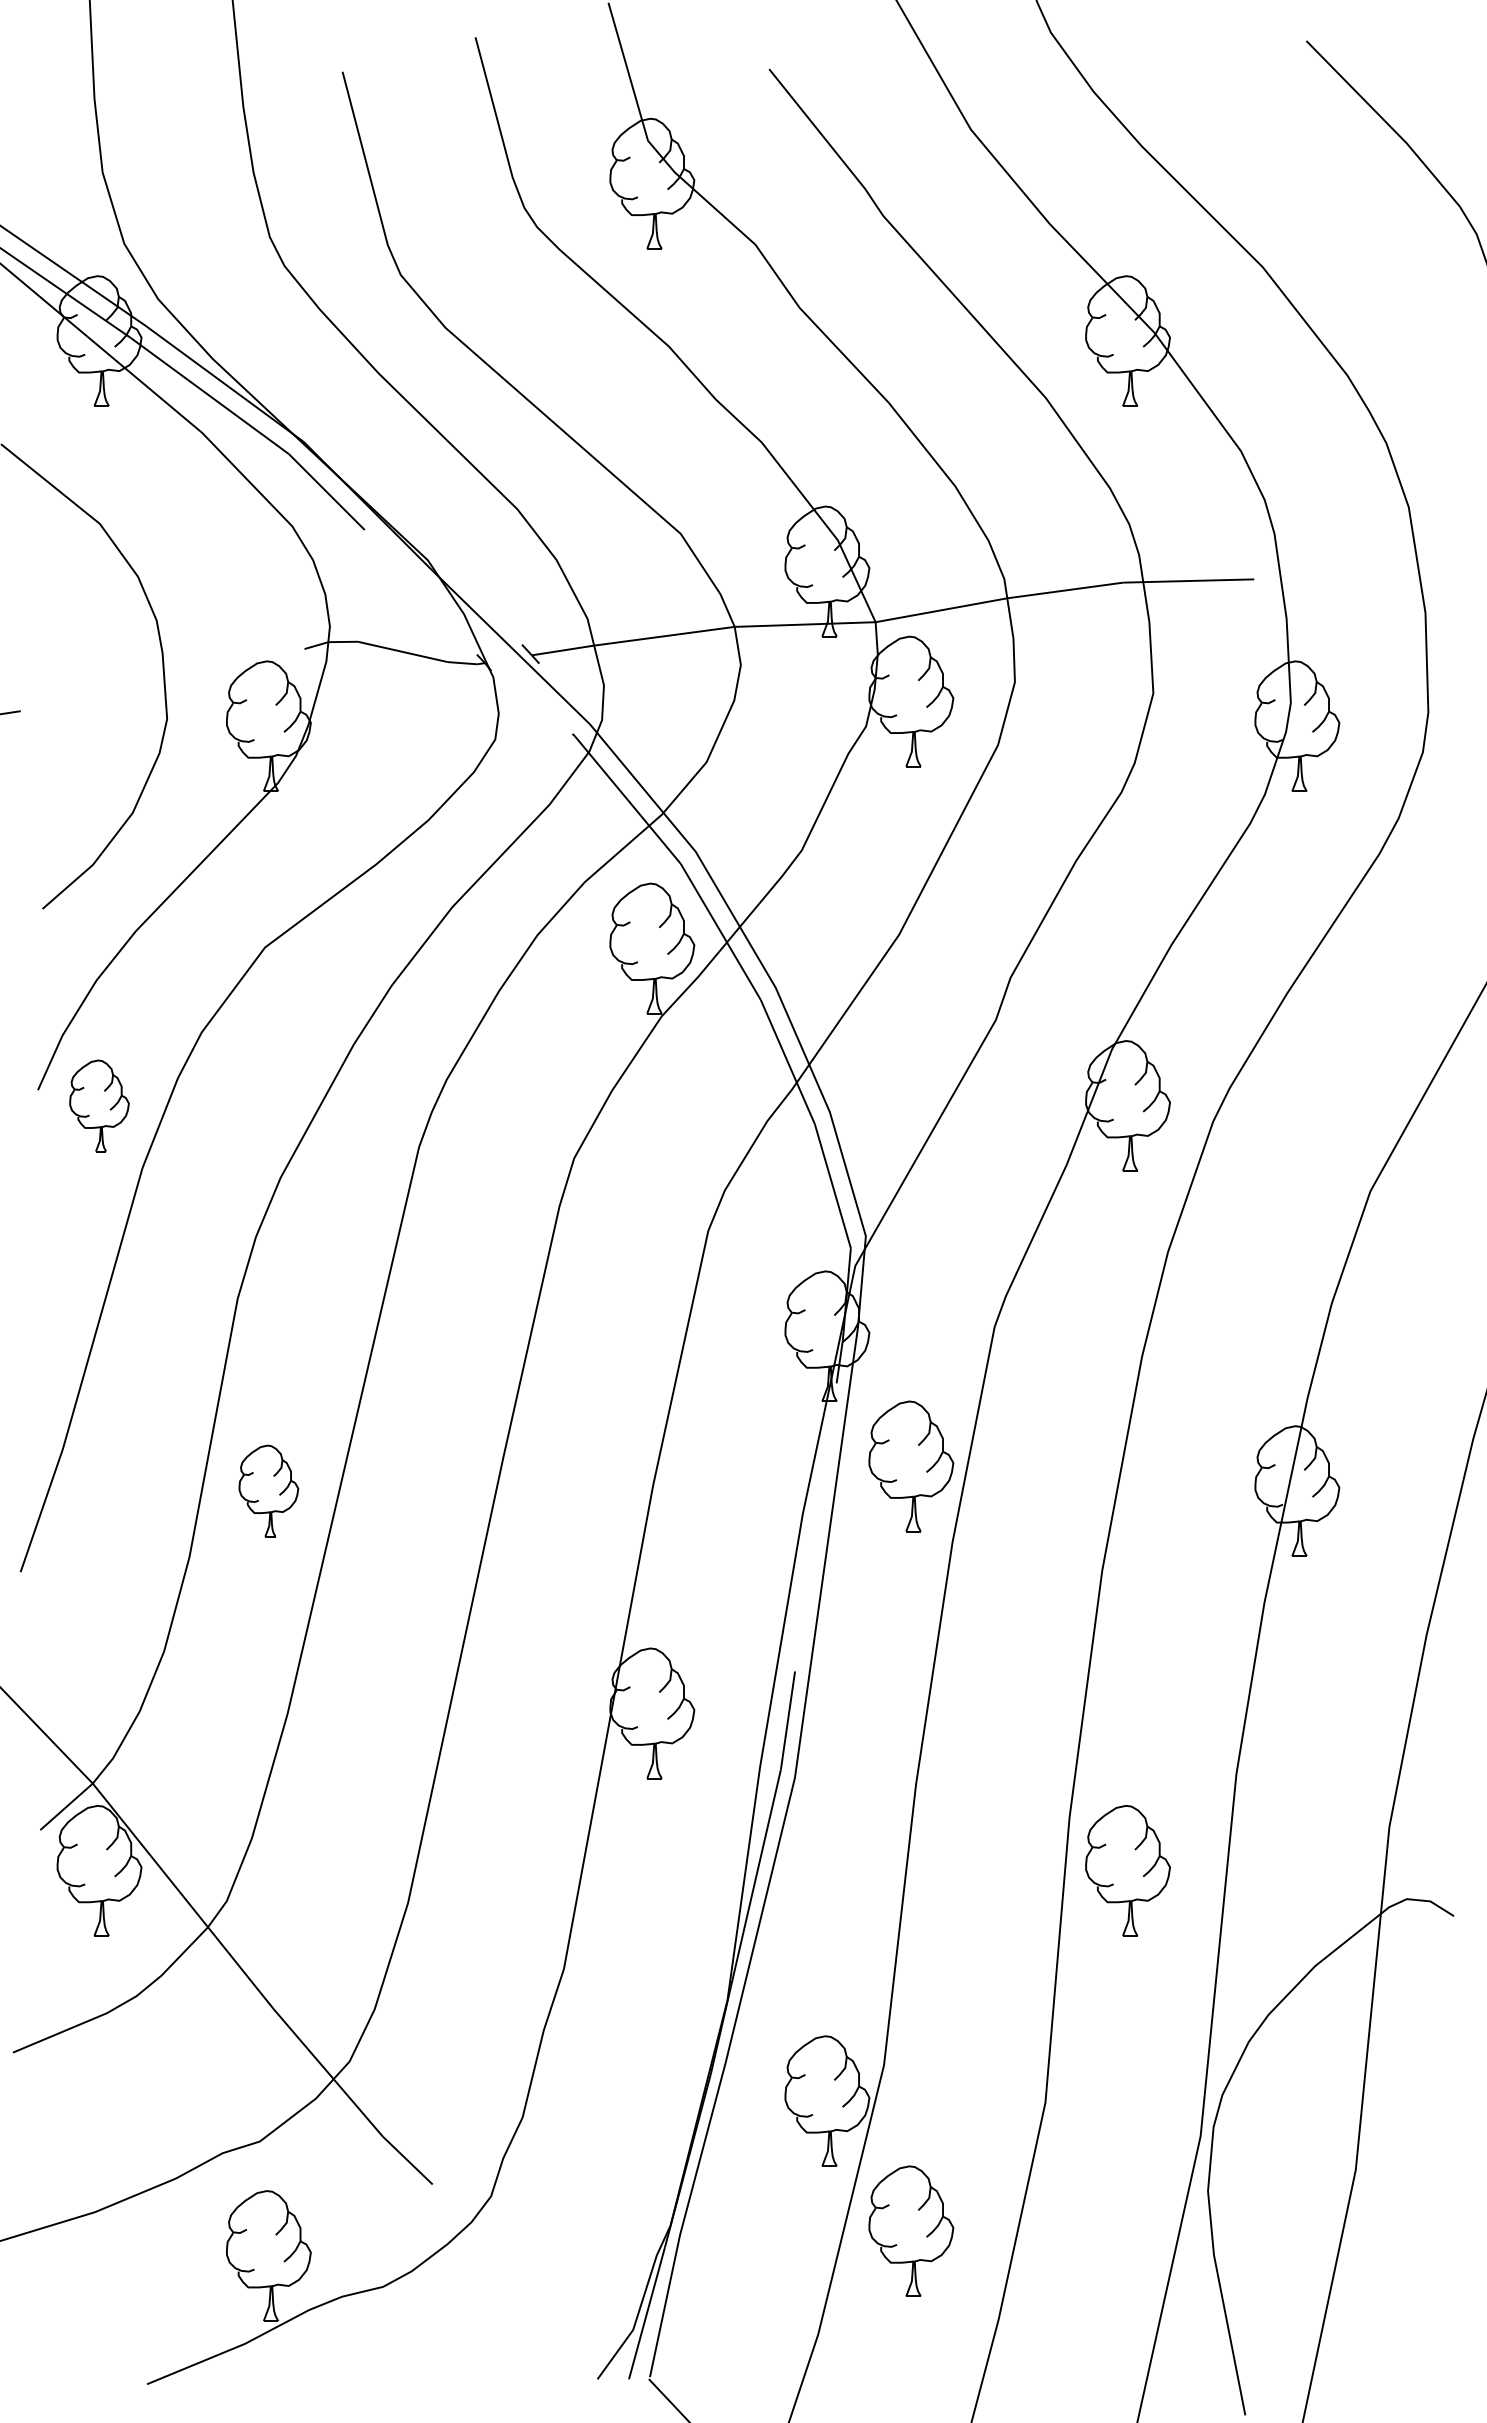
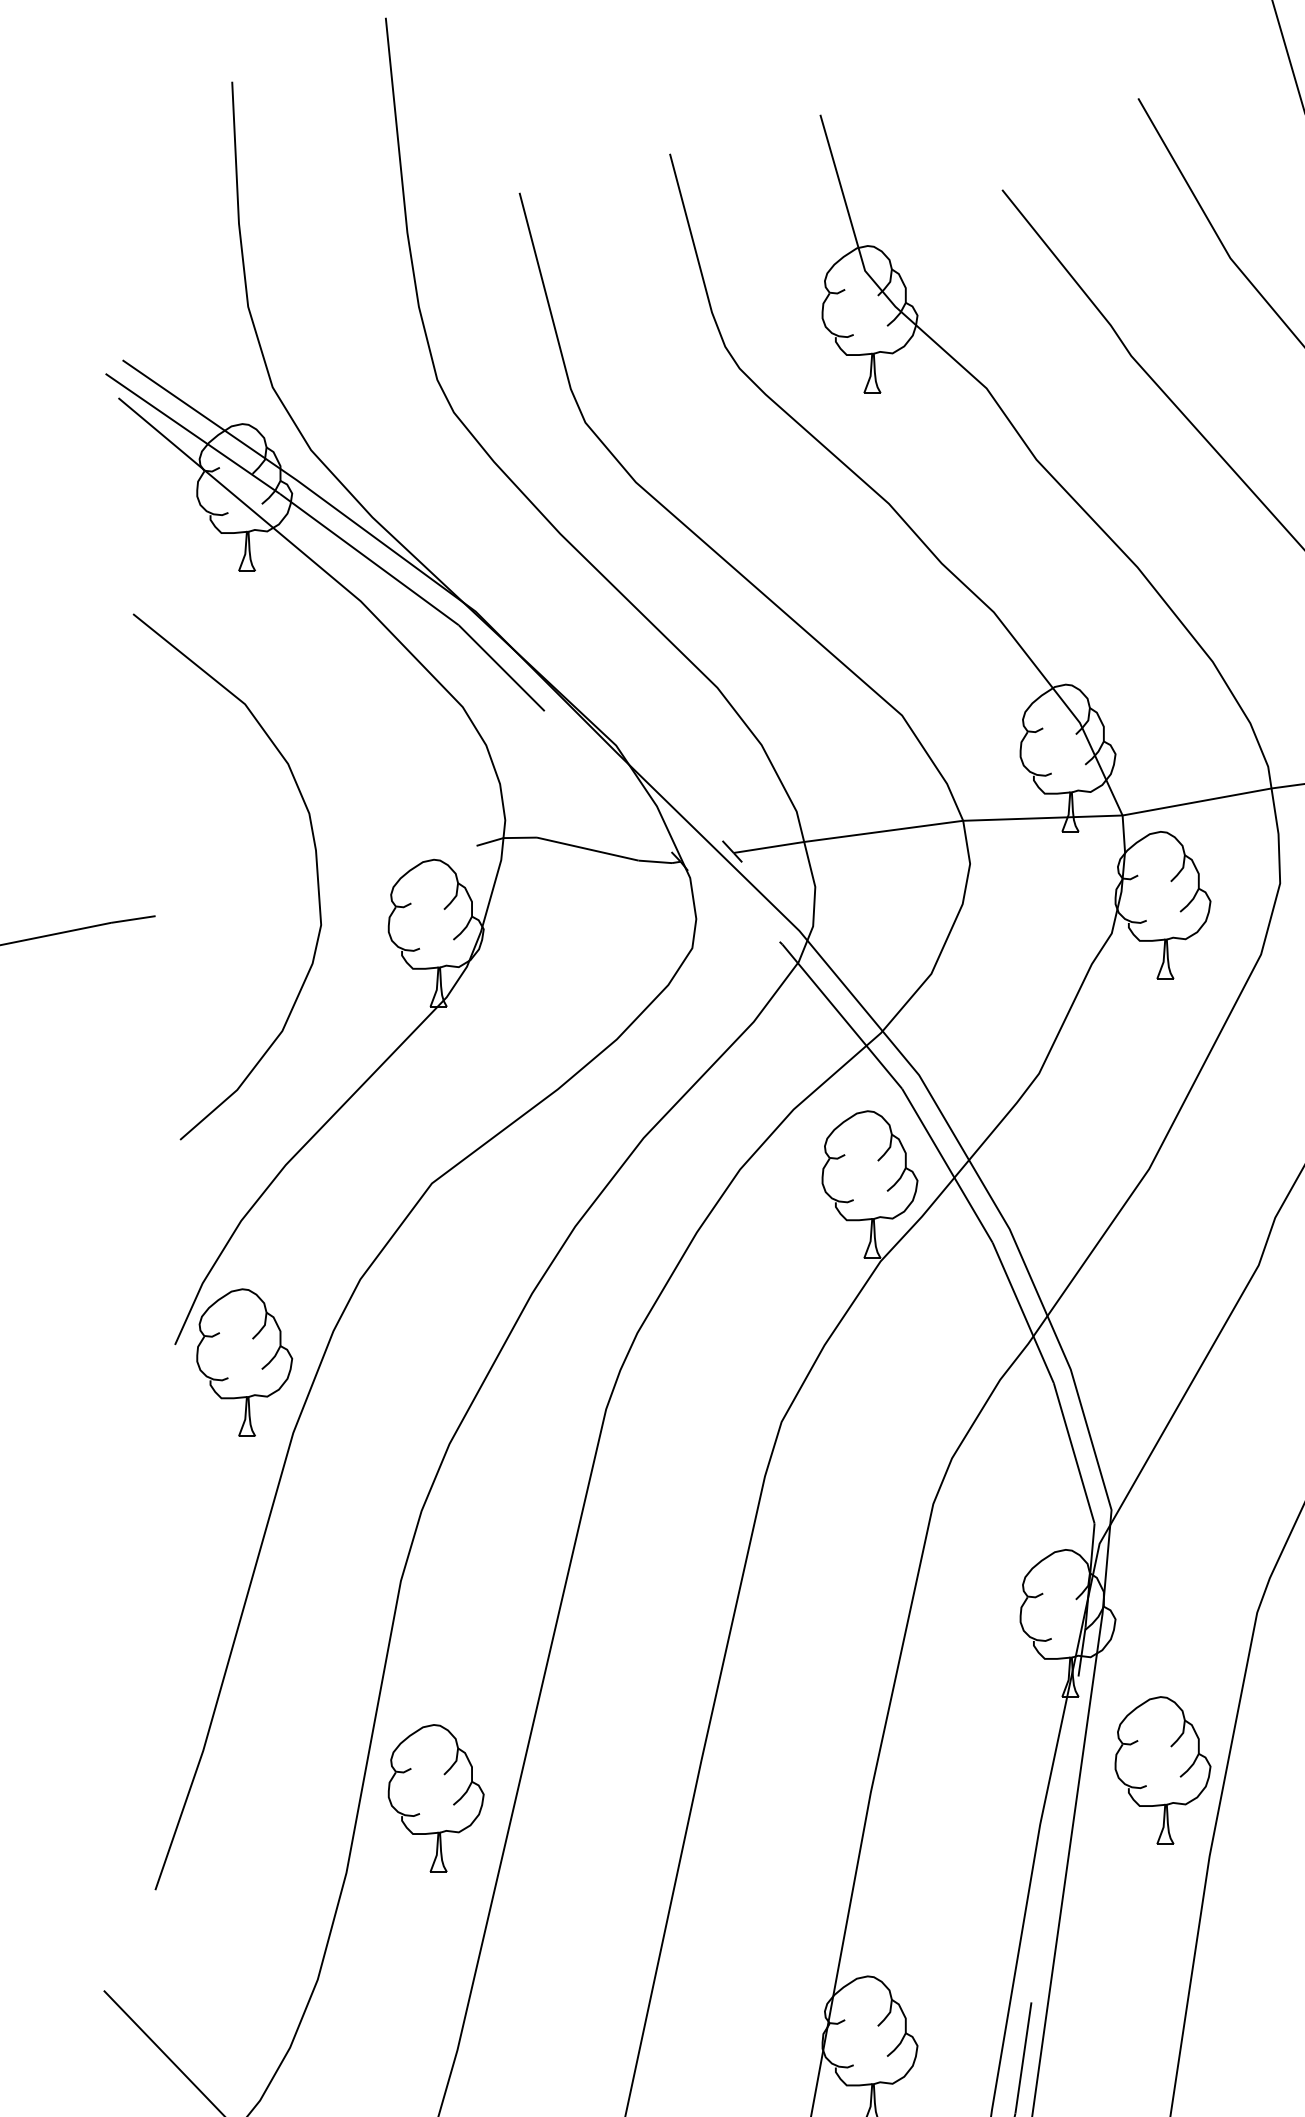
part: (99, 1105) -> (244, 1362), size x1.43
part: (268, 1490) -> (435, 1797), size x1.43

